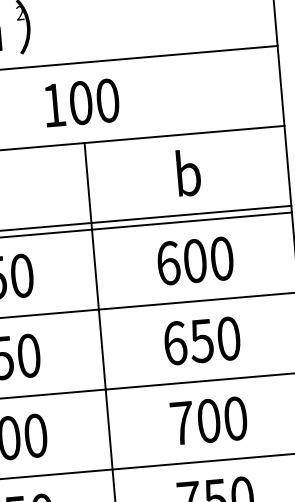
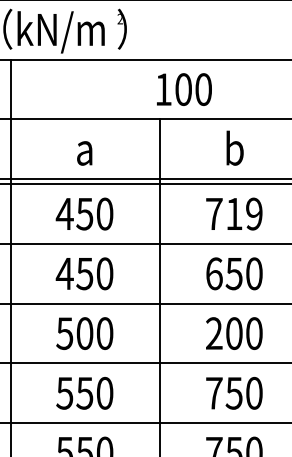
text: (82, 102) -> (184, 89), moved
text: (195, 260) -> (234, 213), 600 -> 719
text: (182, 423) -> (214, 333), 700 -> 200

